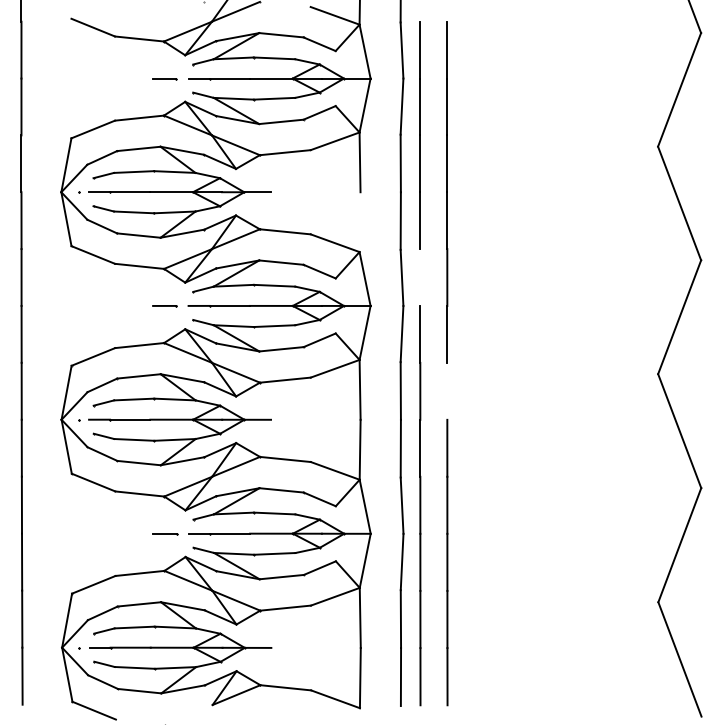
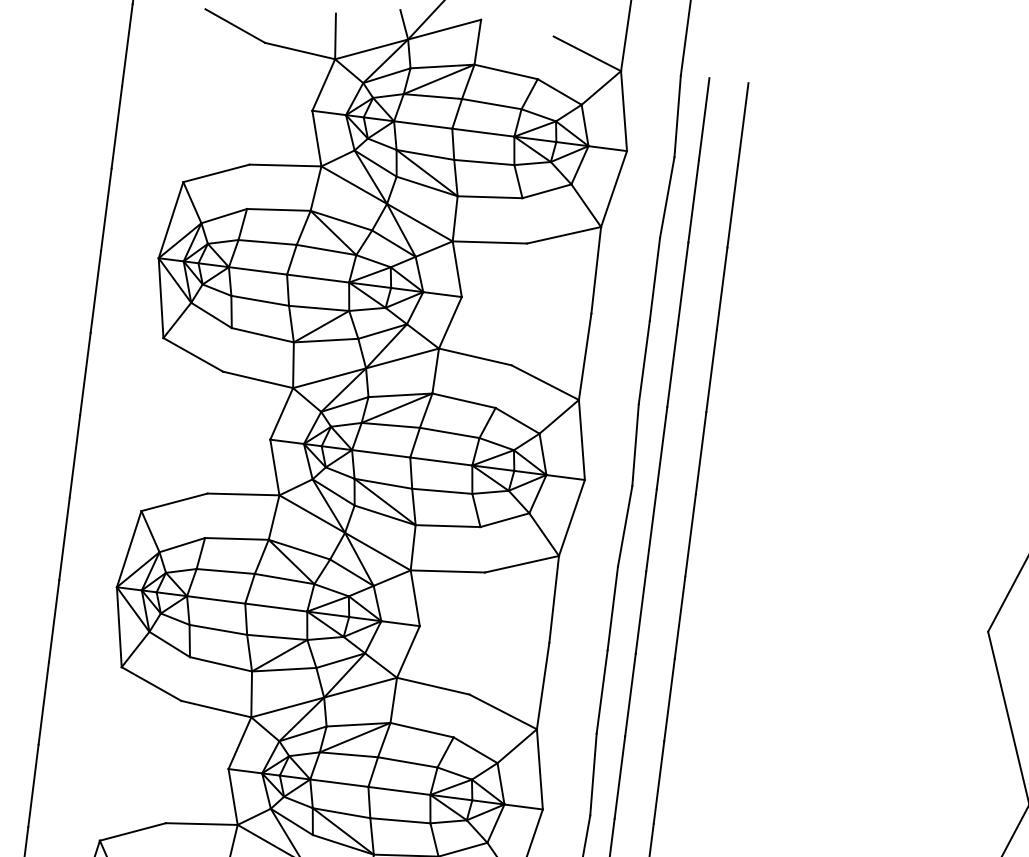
line: (359, 222) -> (584, 357), added
line: (420, 277) -> (662, 448), added
line: (447, 390) -> (680, 616), added

